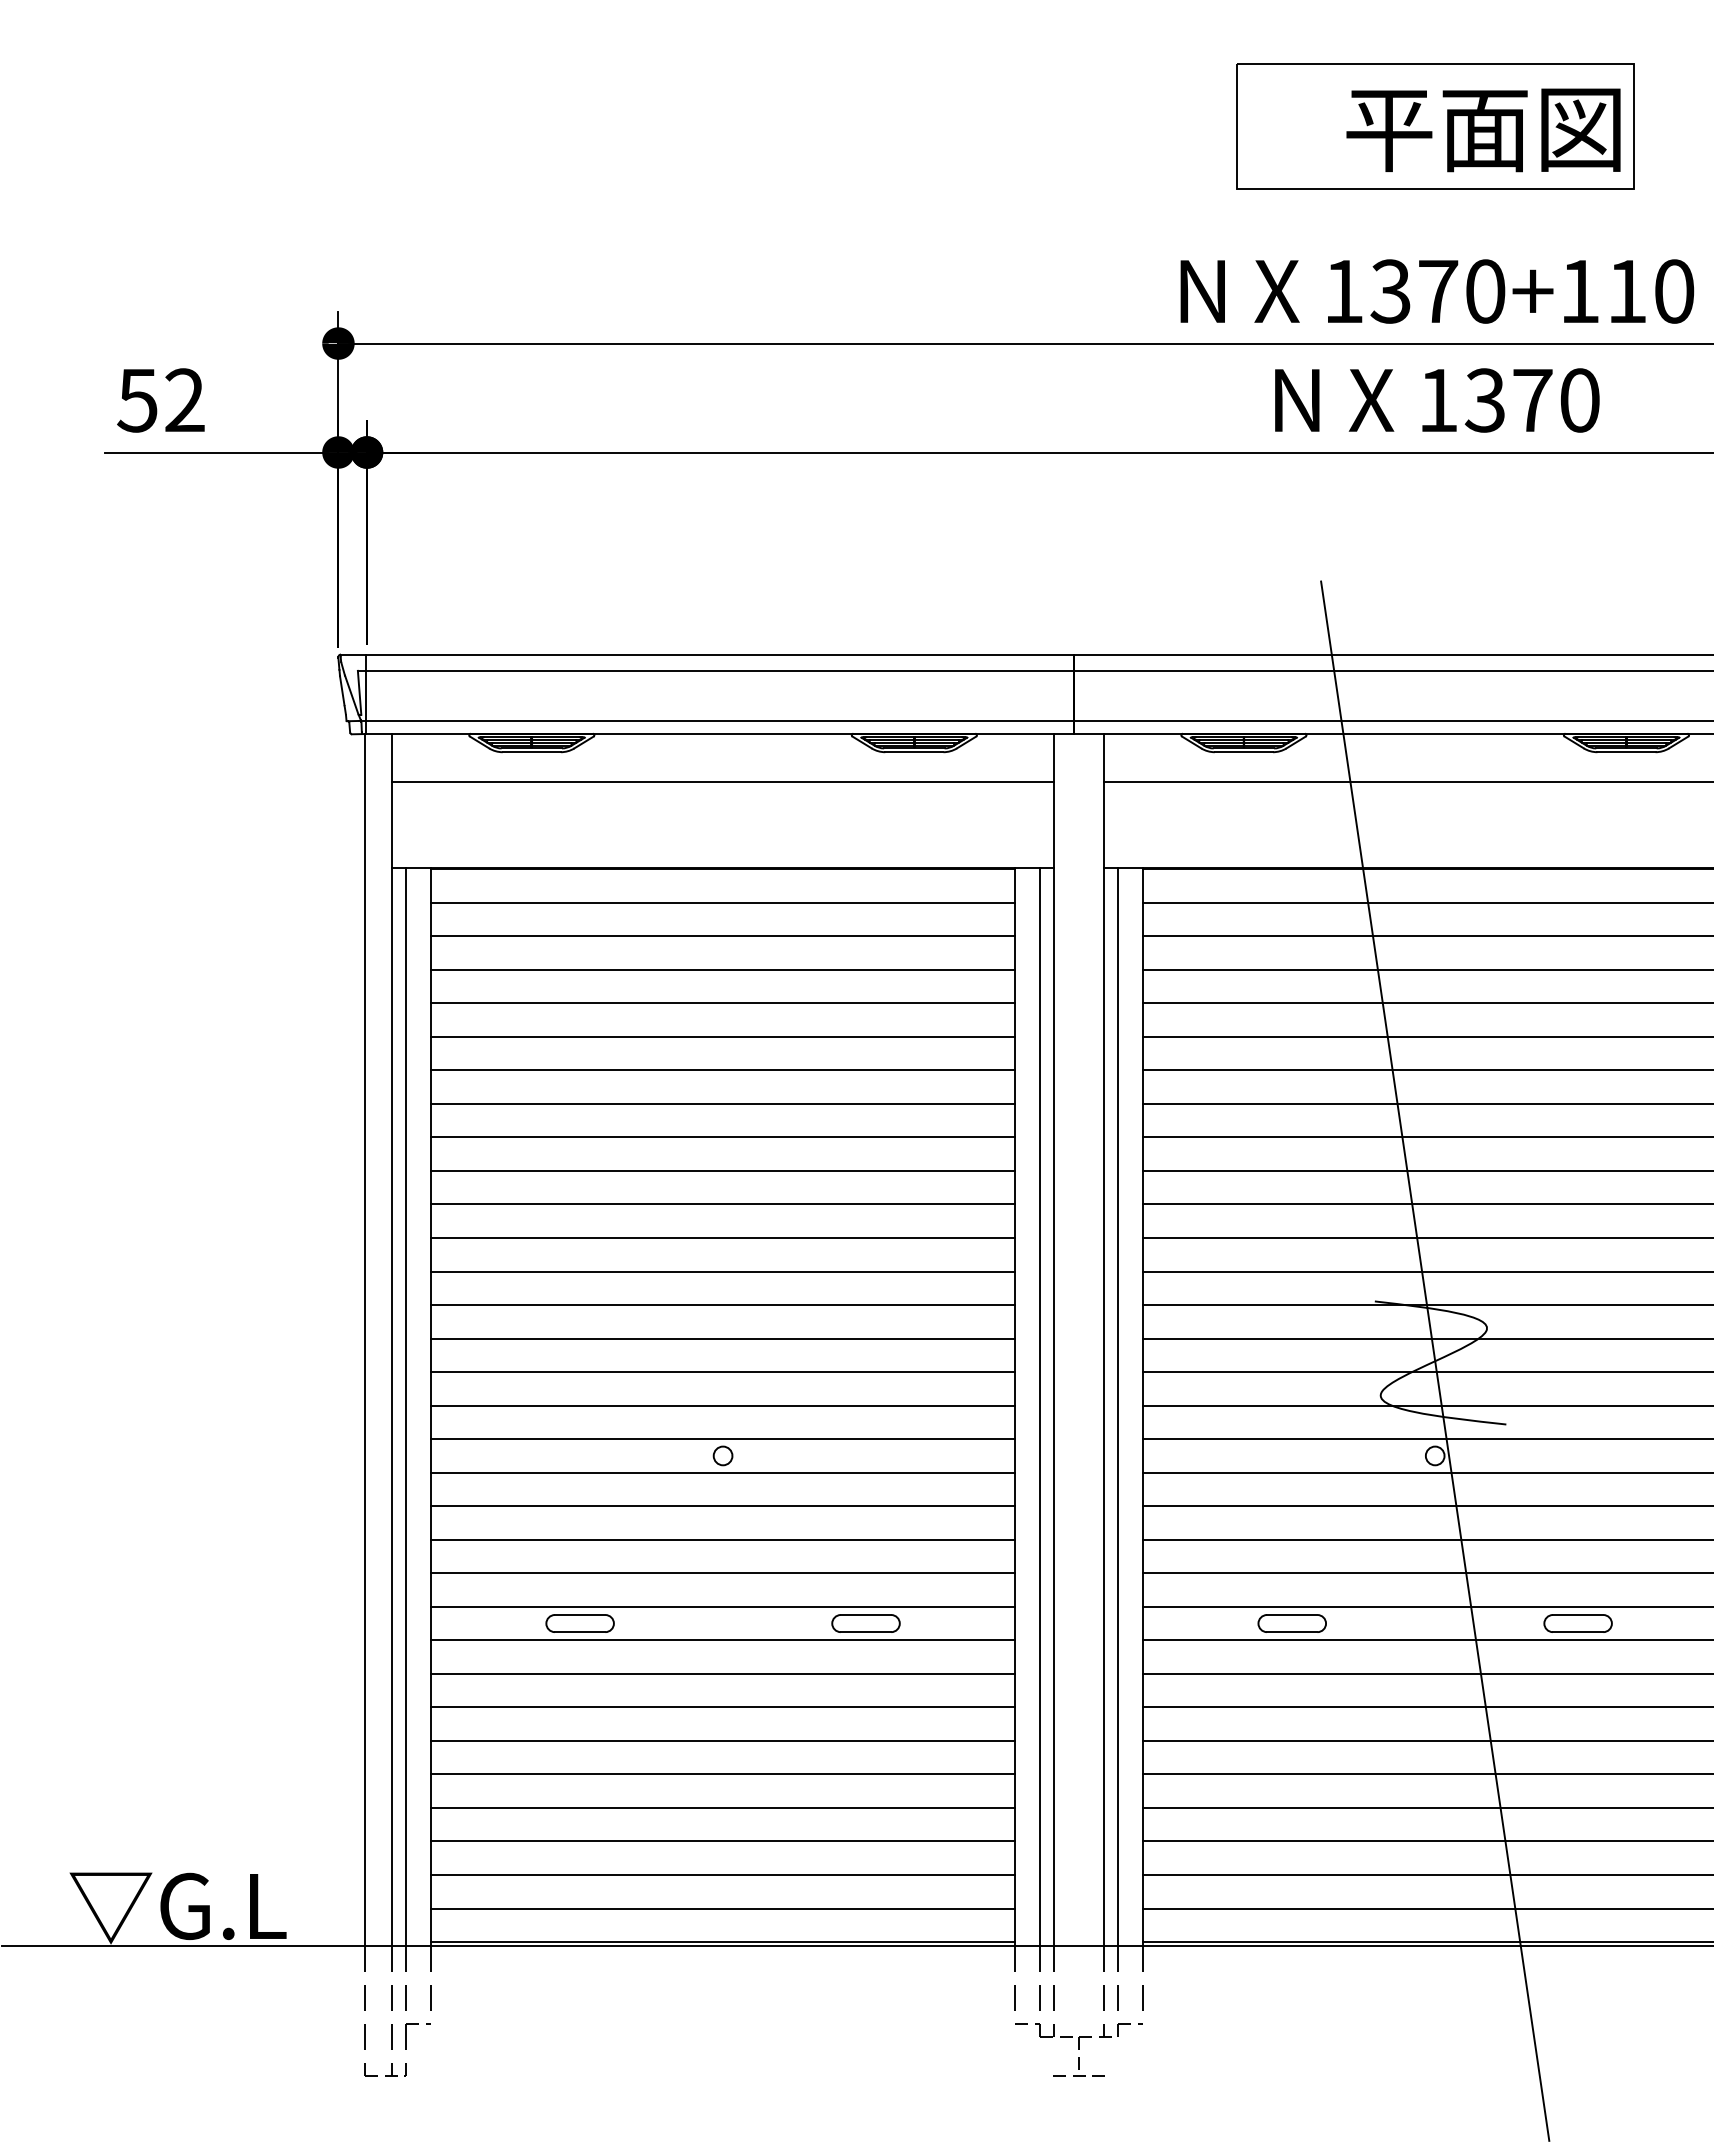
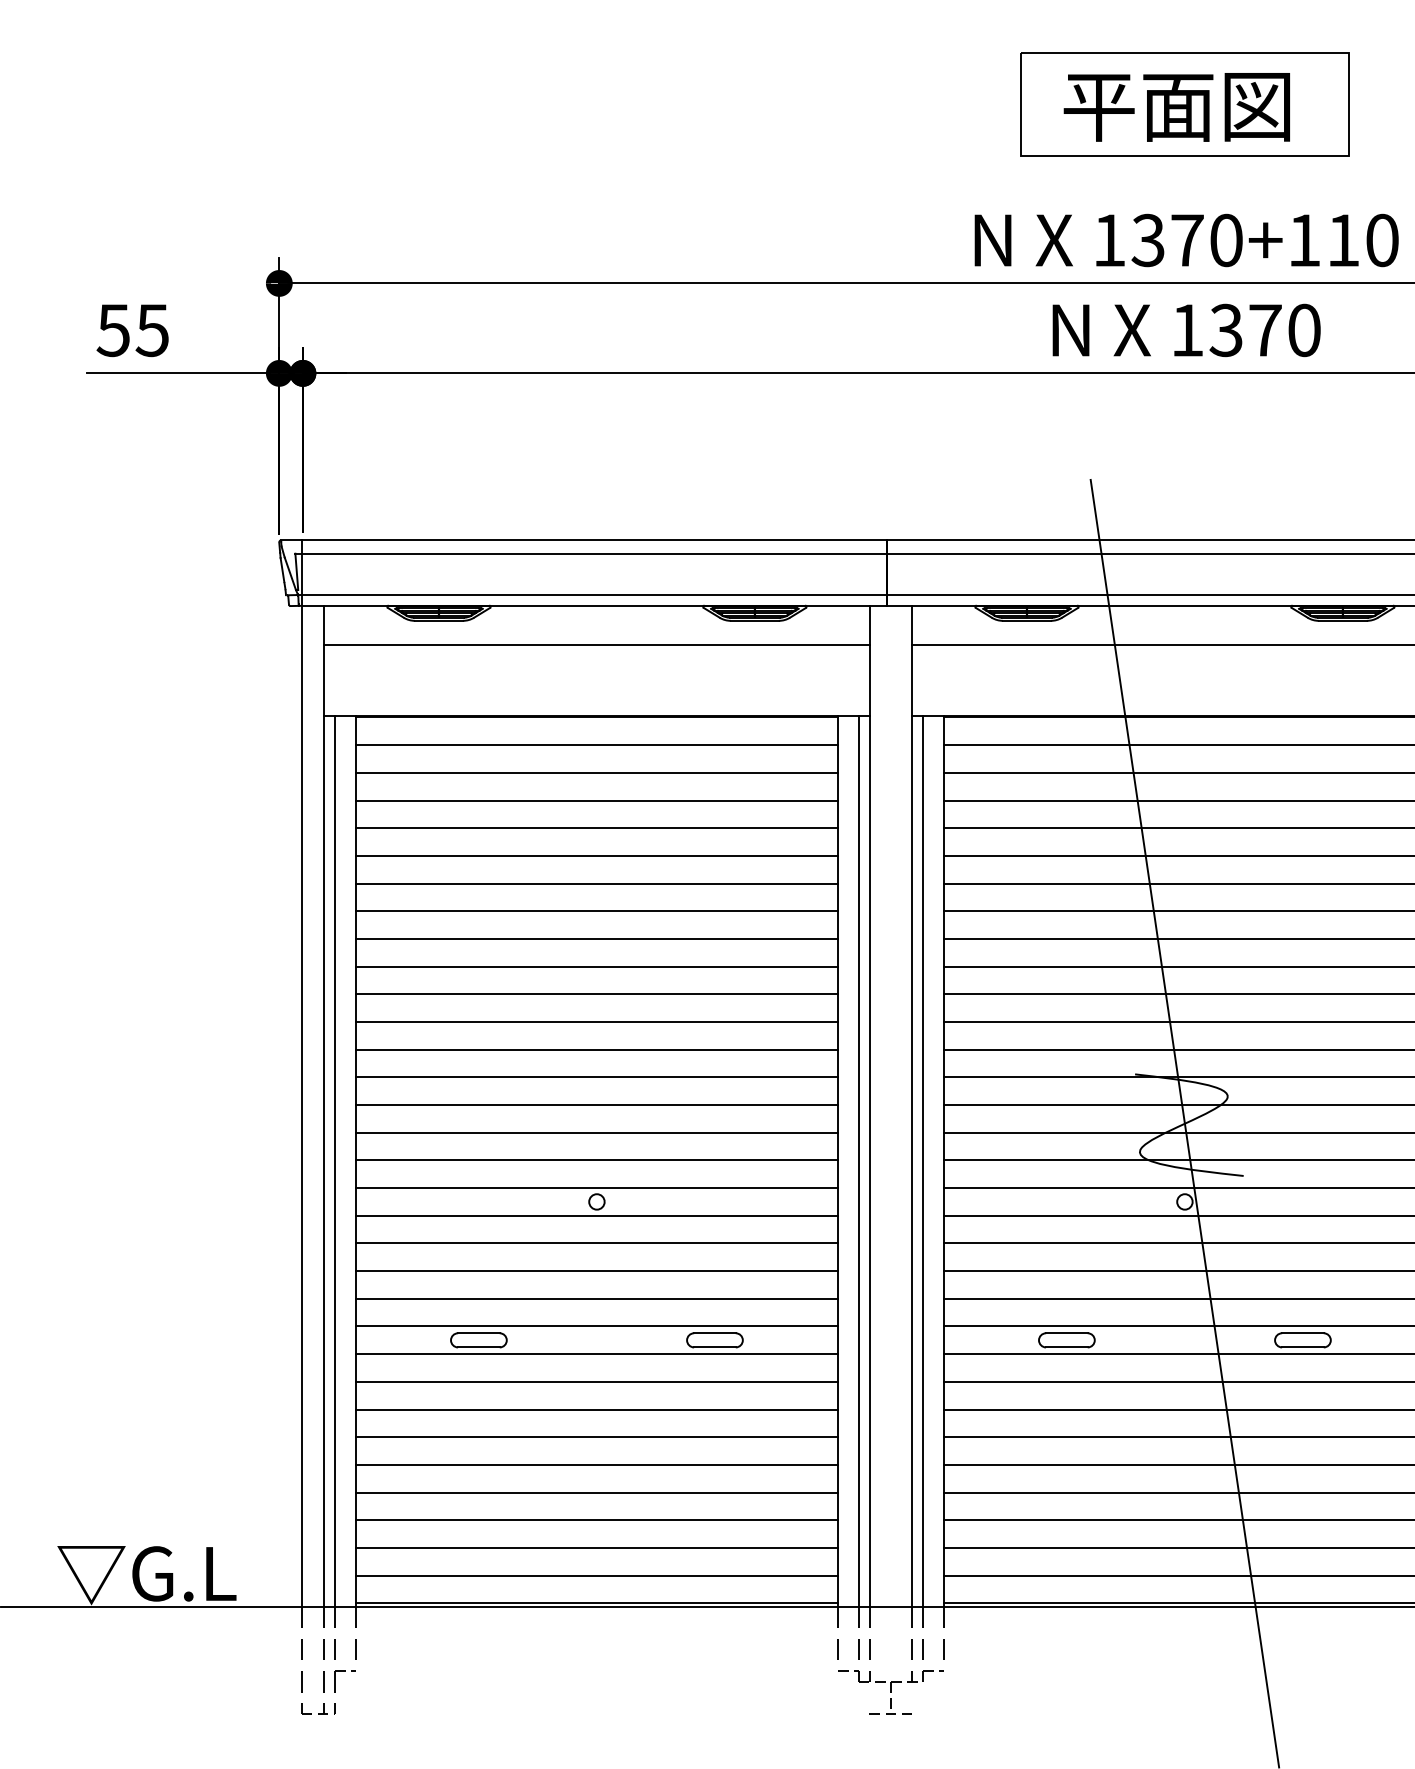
text: (1483, 130) -> (1176, 107), moved
text: (184, 400) -> (152, 330), 52 -> 55

